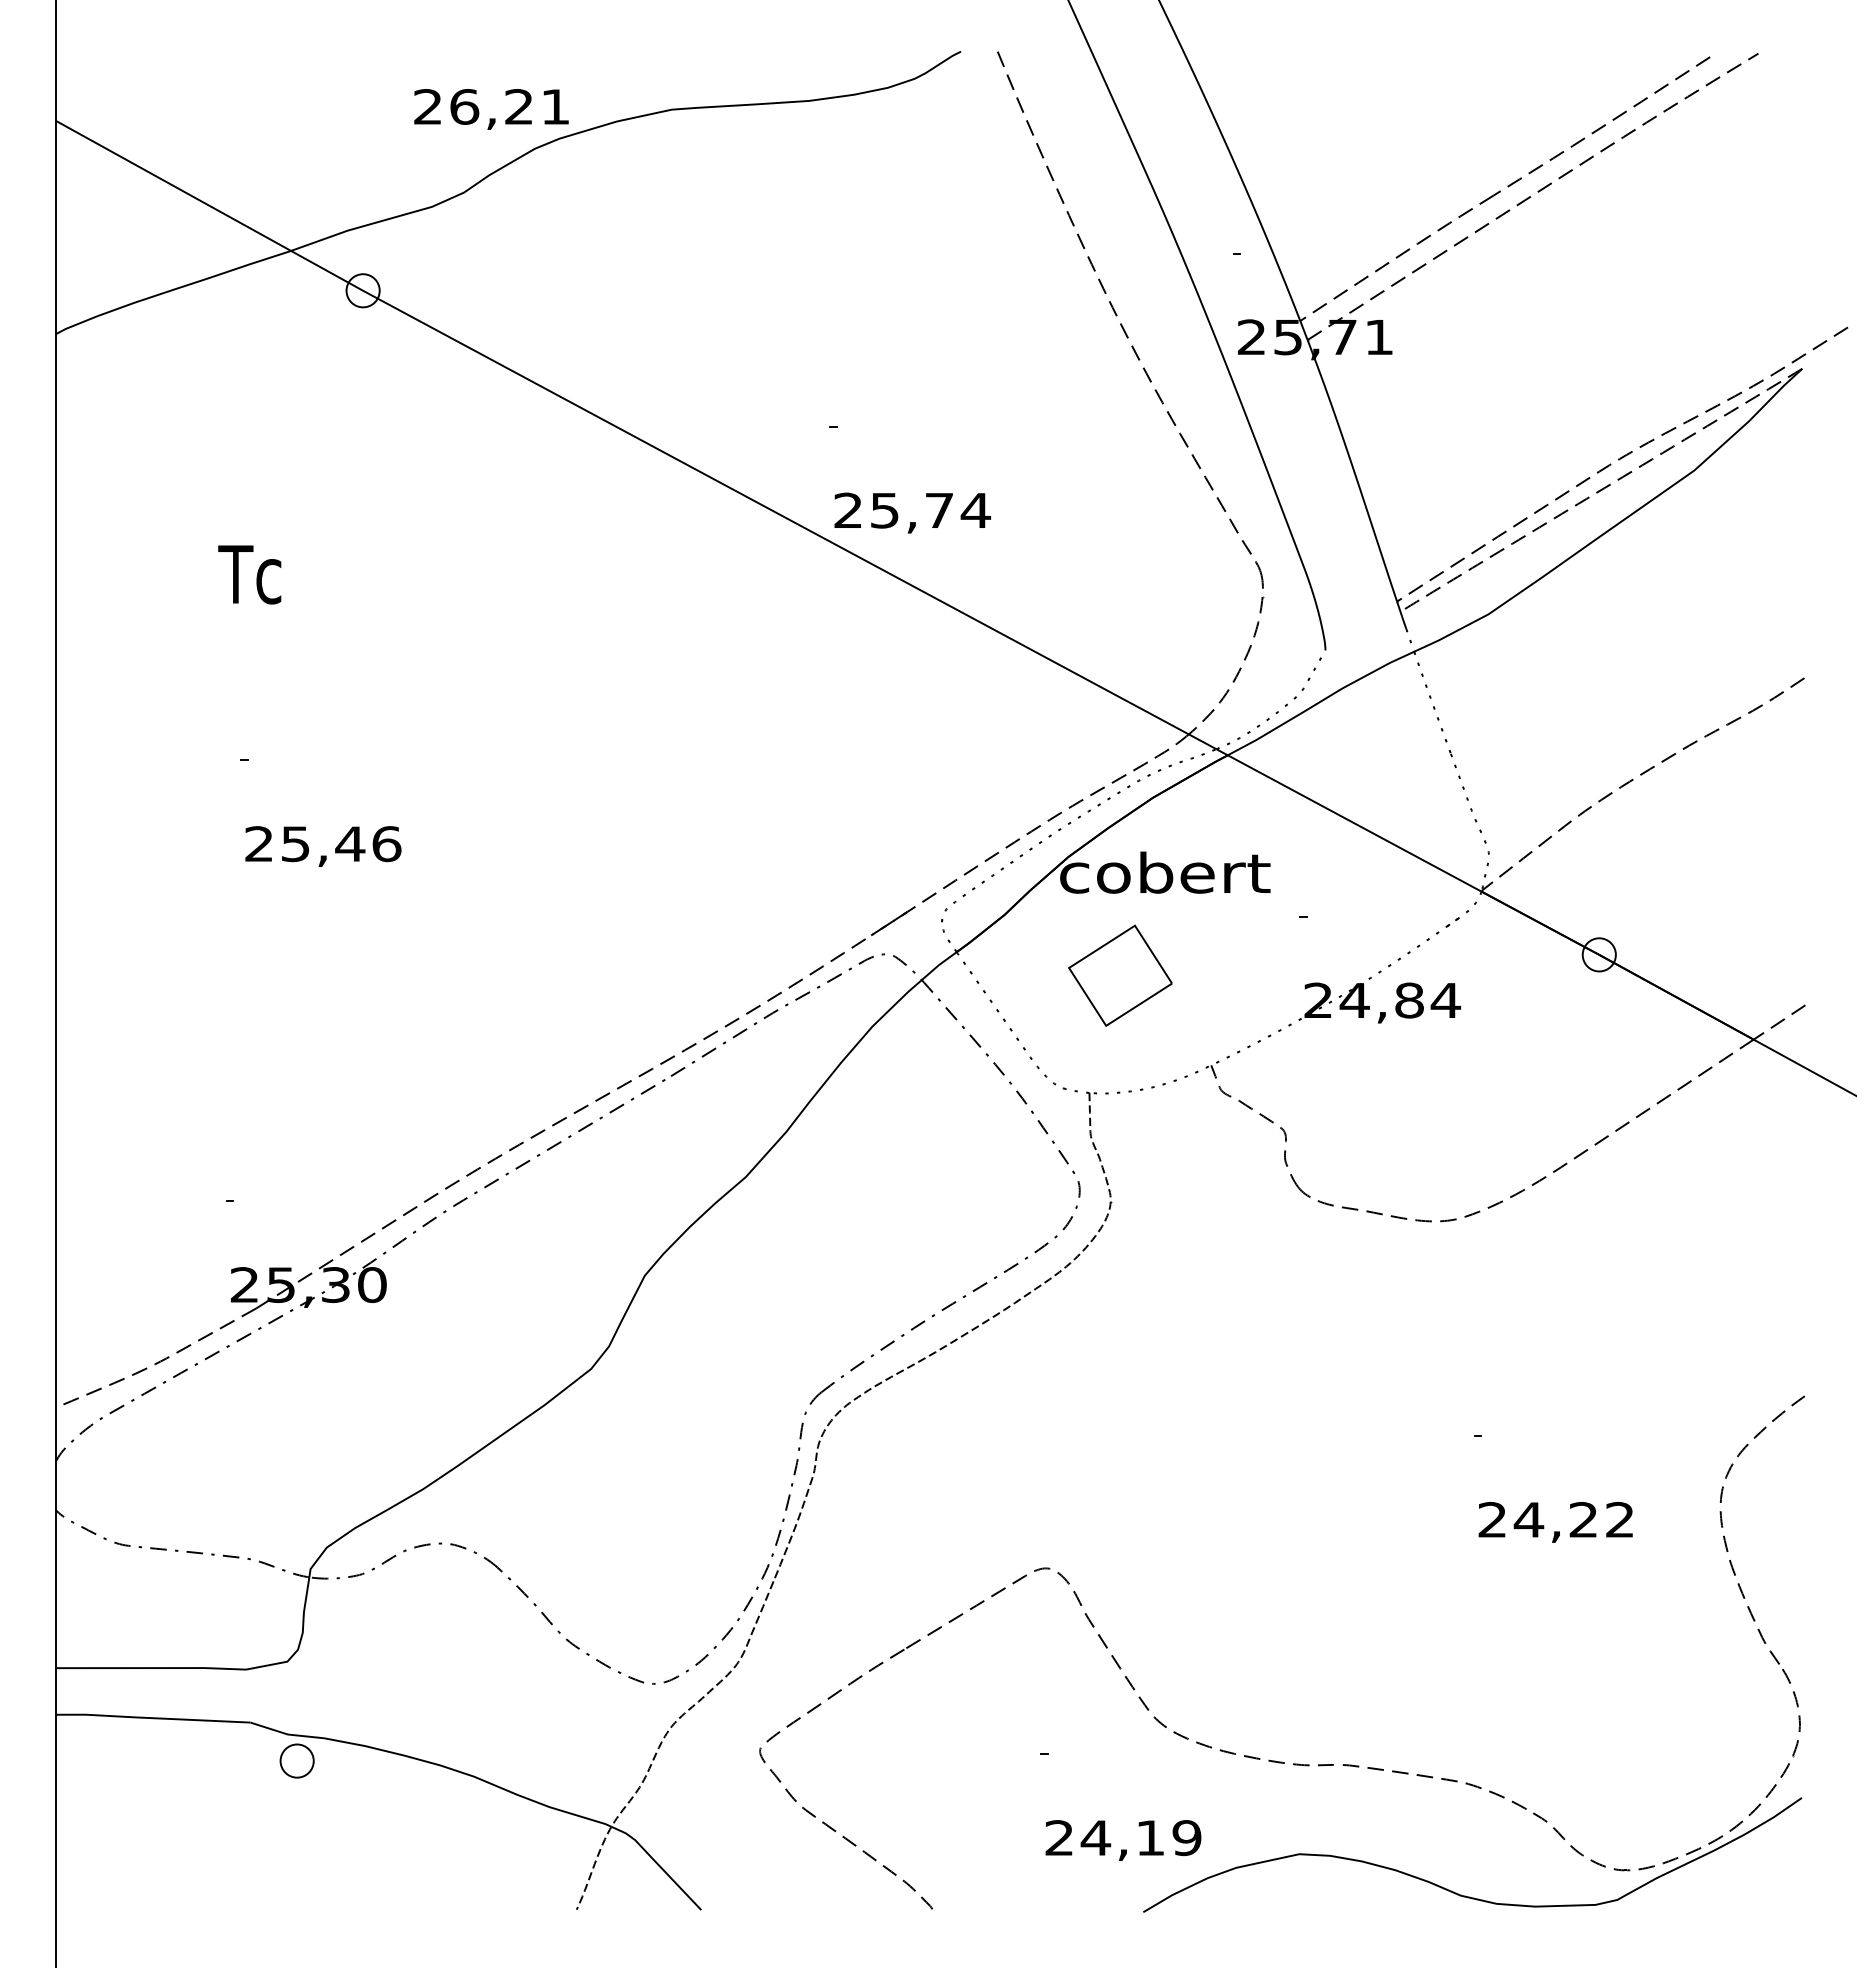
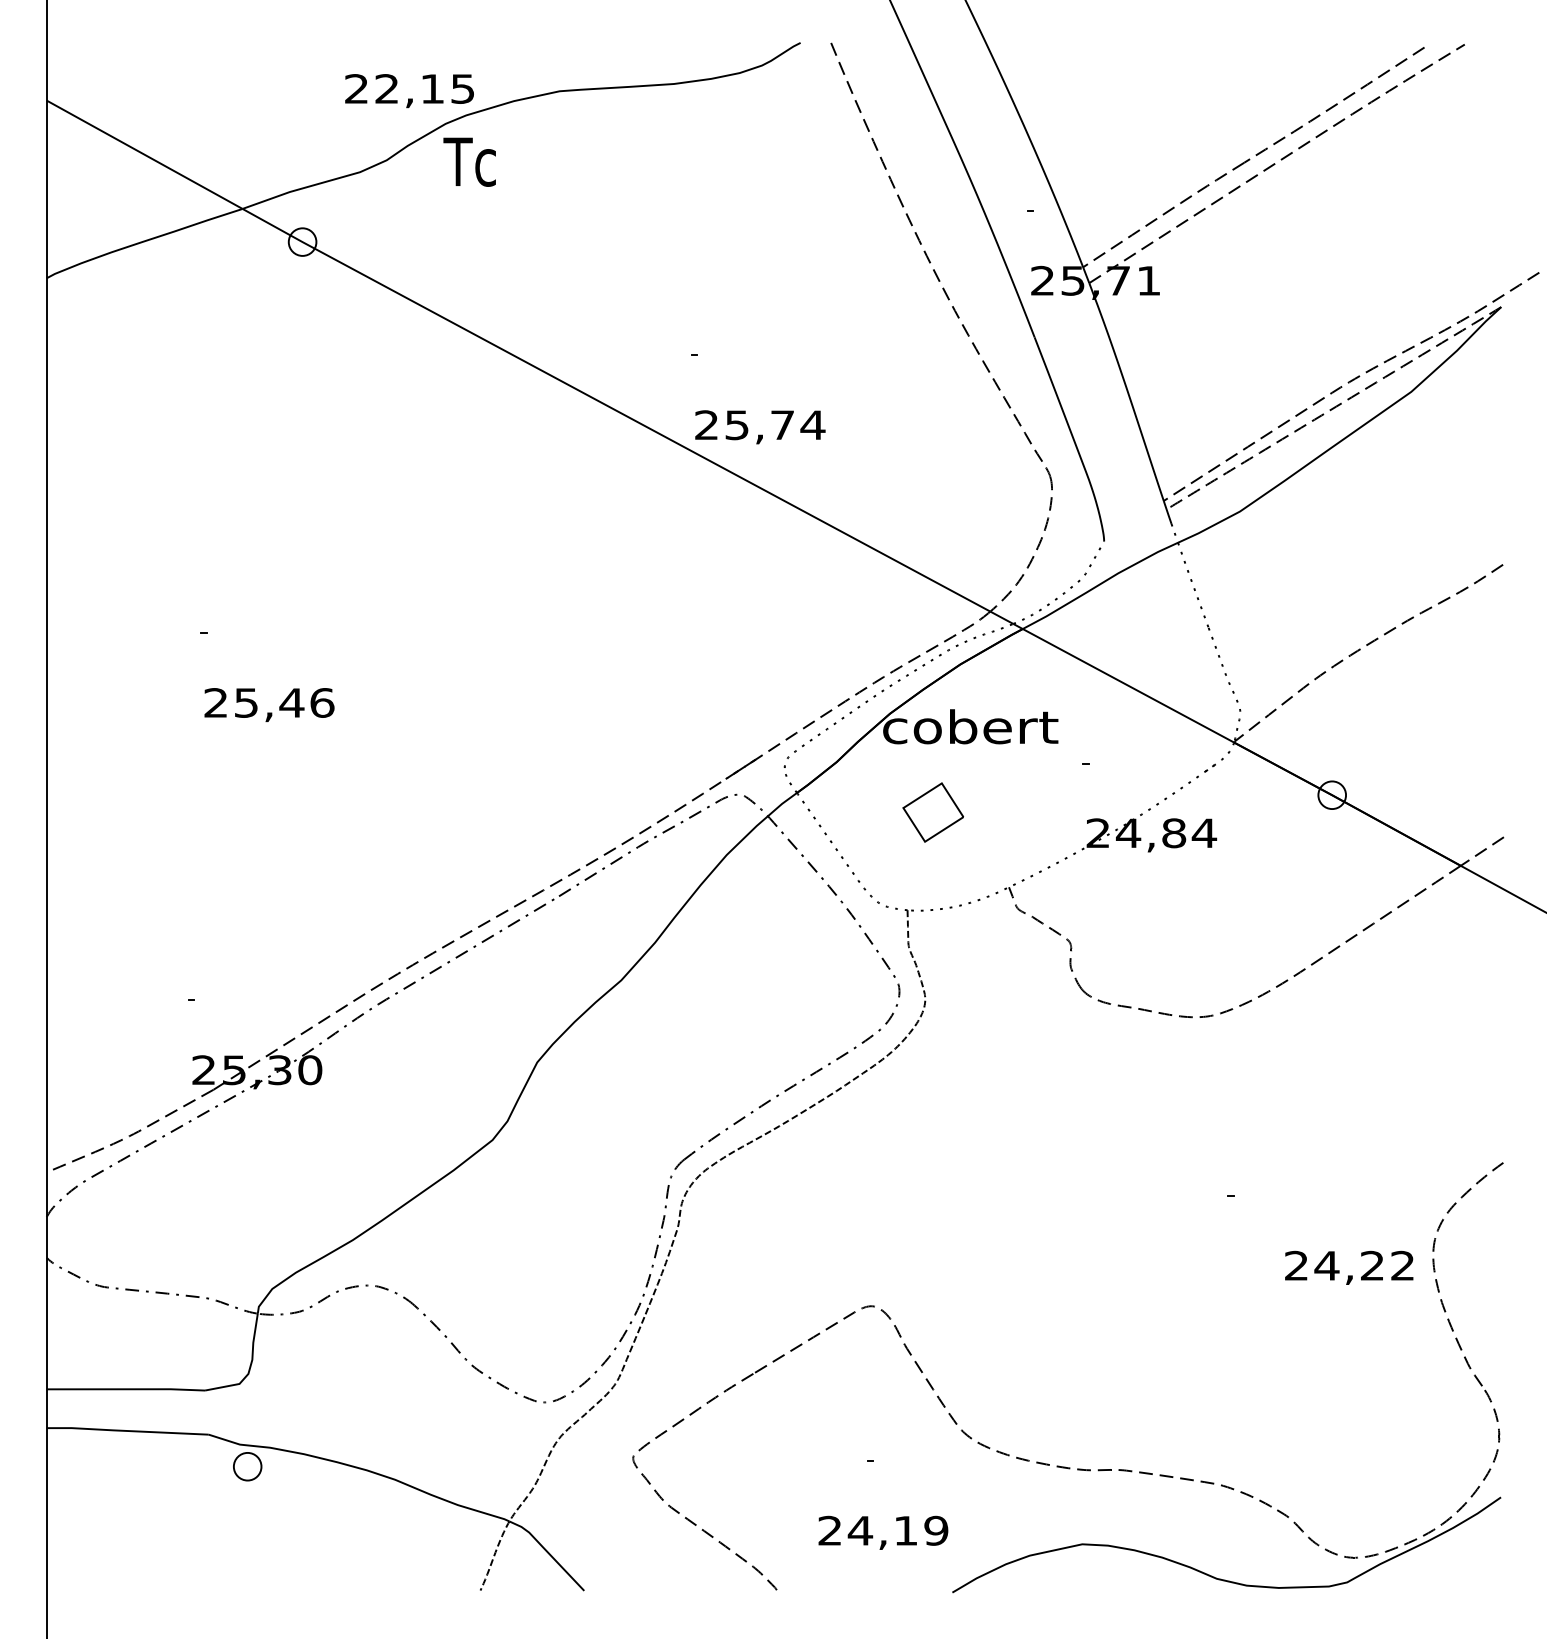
text: (509, 106) -> (424, 88), 26,21 -> 22,15
text: (249, 574) -> (469, 161), moved
part: (1120, 975) -> (933, 812), size x0.7
text: (1555, 1522) -> (1349, 1268), moved
text: (1123, 1840) -> (883, 1532), moved

